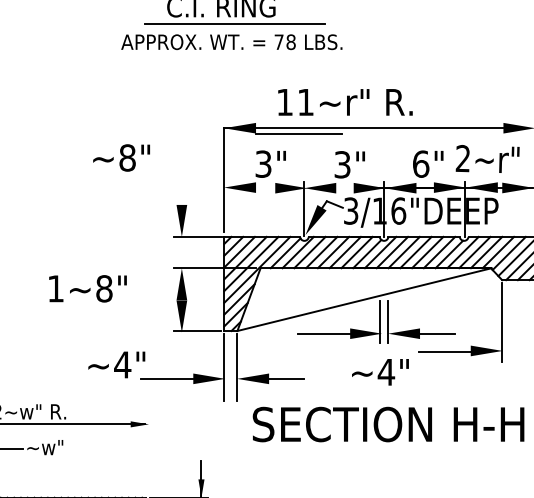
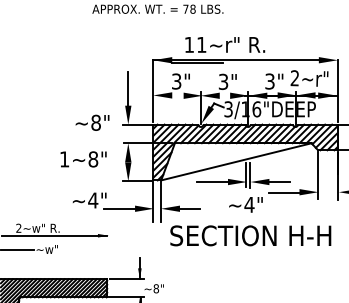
text: (121, 157) -> (92, 122), moved
text: (420, 164) -> (269, 81), 6" -> 3"
line: (182, 175) -> (128, 88), added
text: (87, 288) -> (83, 159), moved

